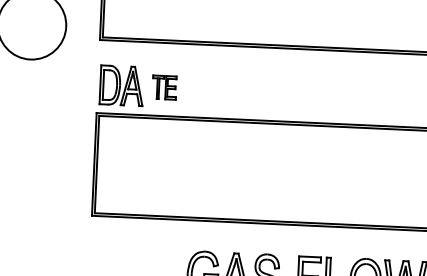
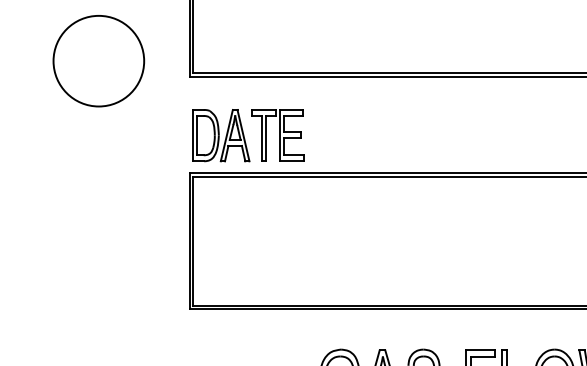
part: (164, 87) -> (277, 135), size x1.67

